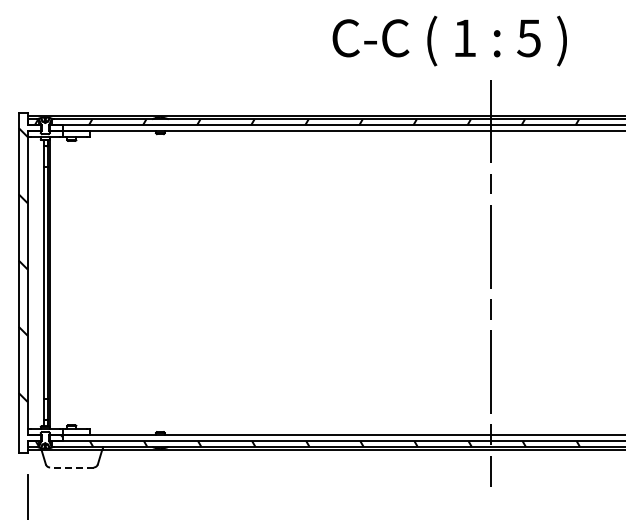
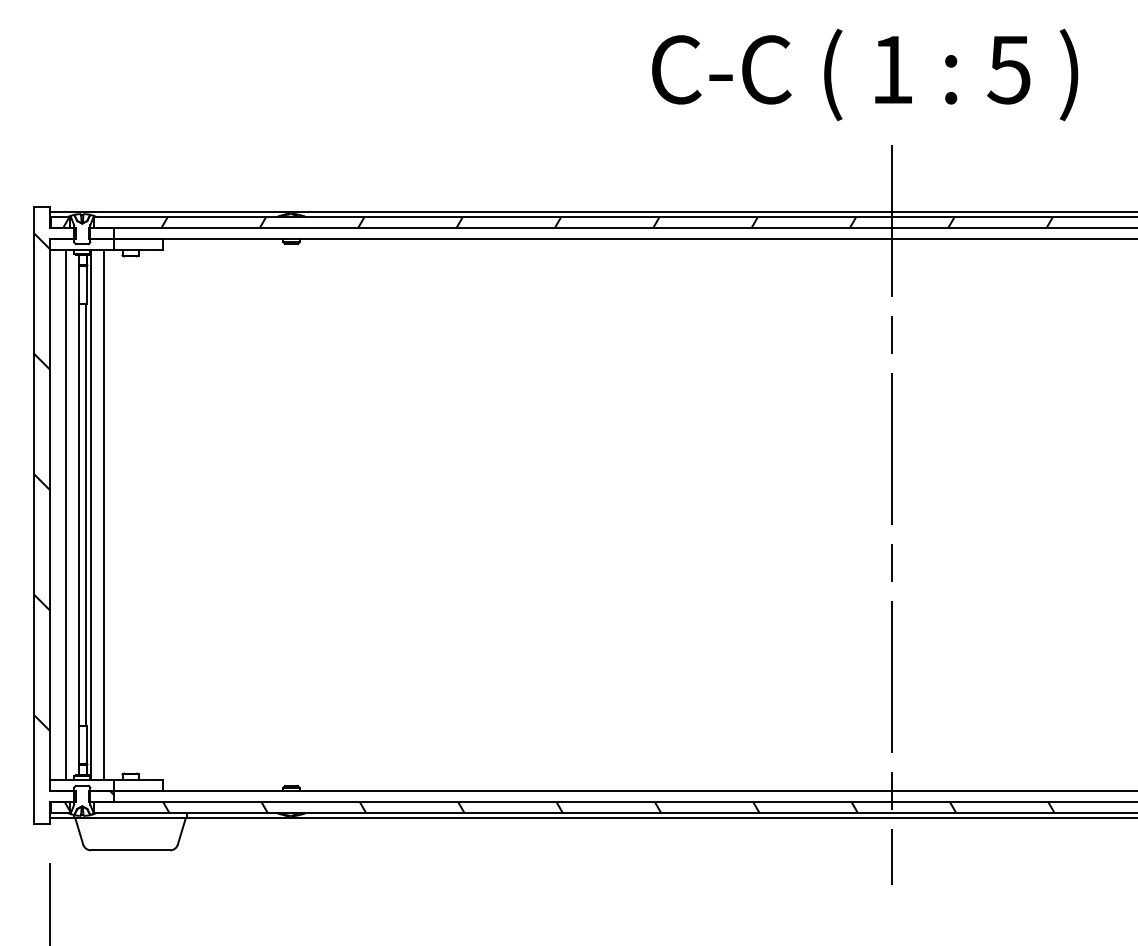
text: (449, 40) -> (864, 73), moved
line: (36, 282) -> (66, 513), added
line: (57, 282) -> (104, 513), added
line: (71, 467) -> (129, 850), dashed -> solid

